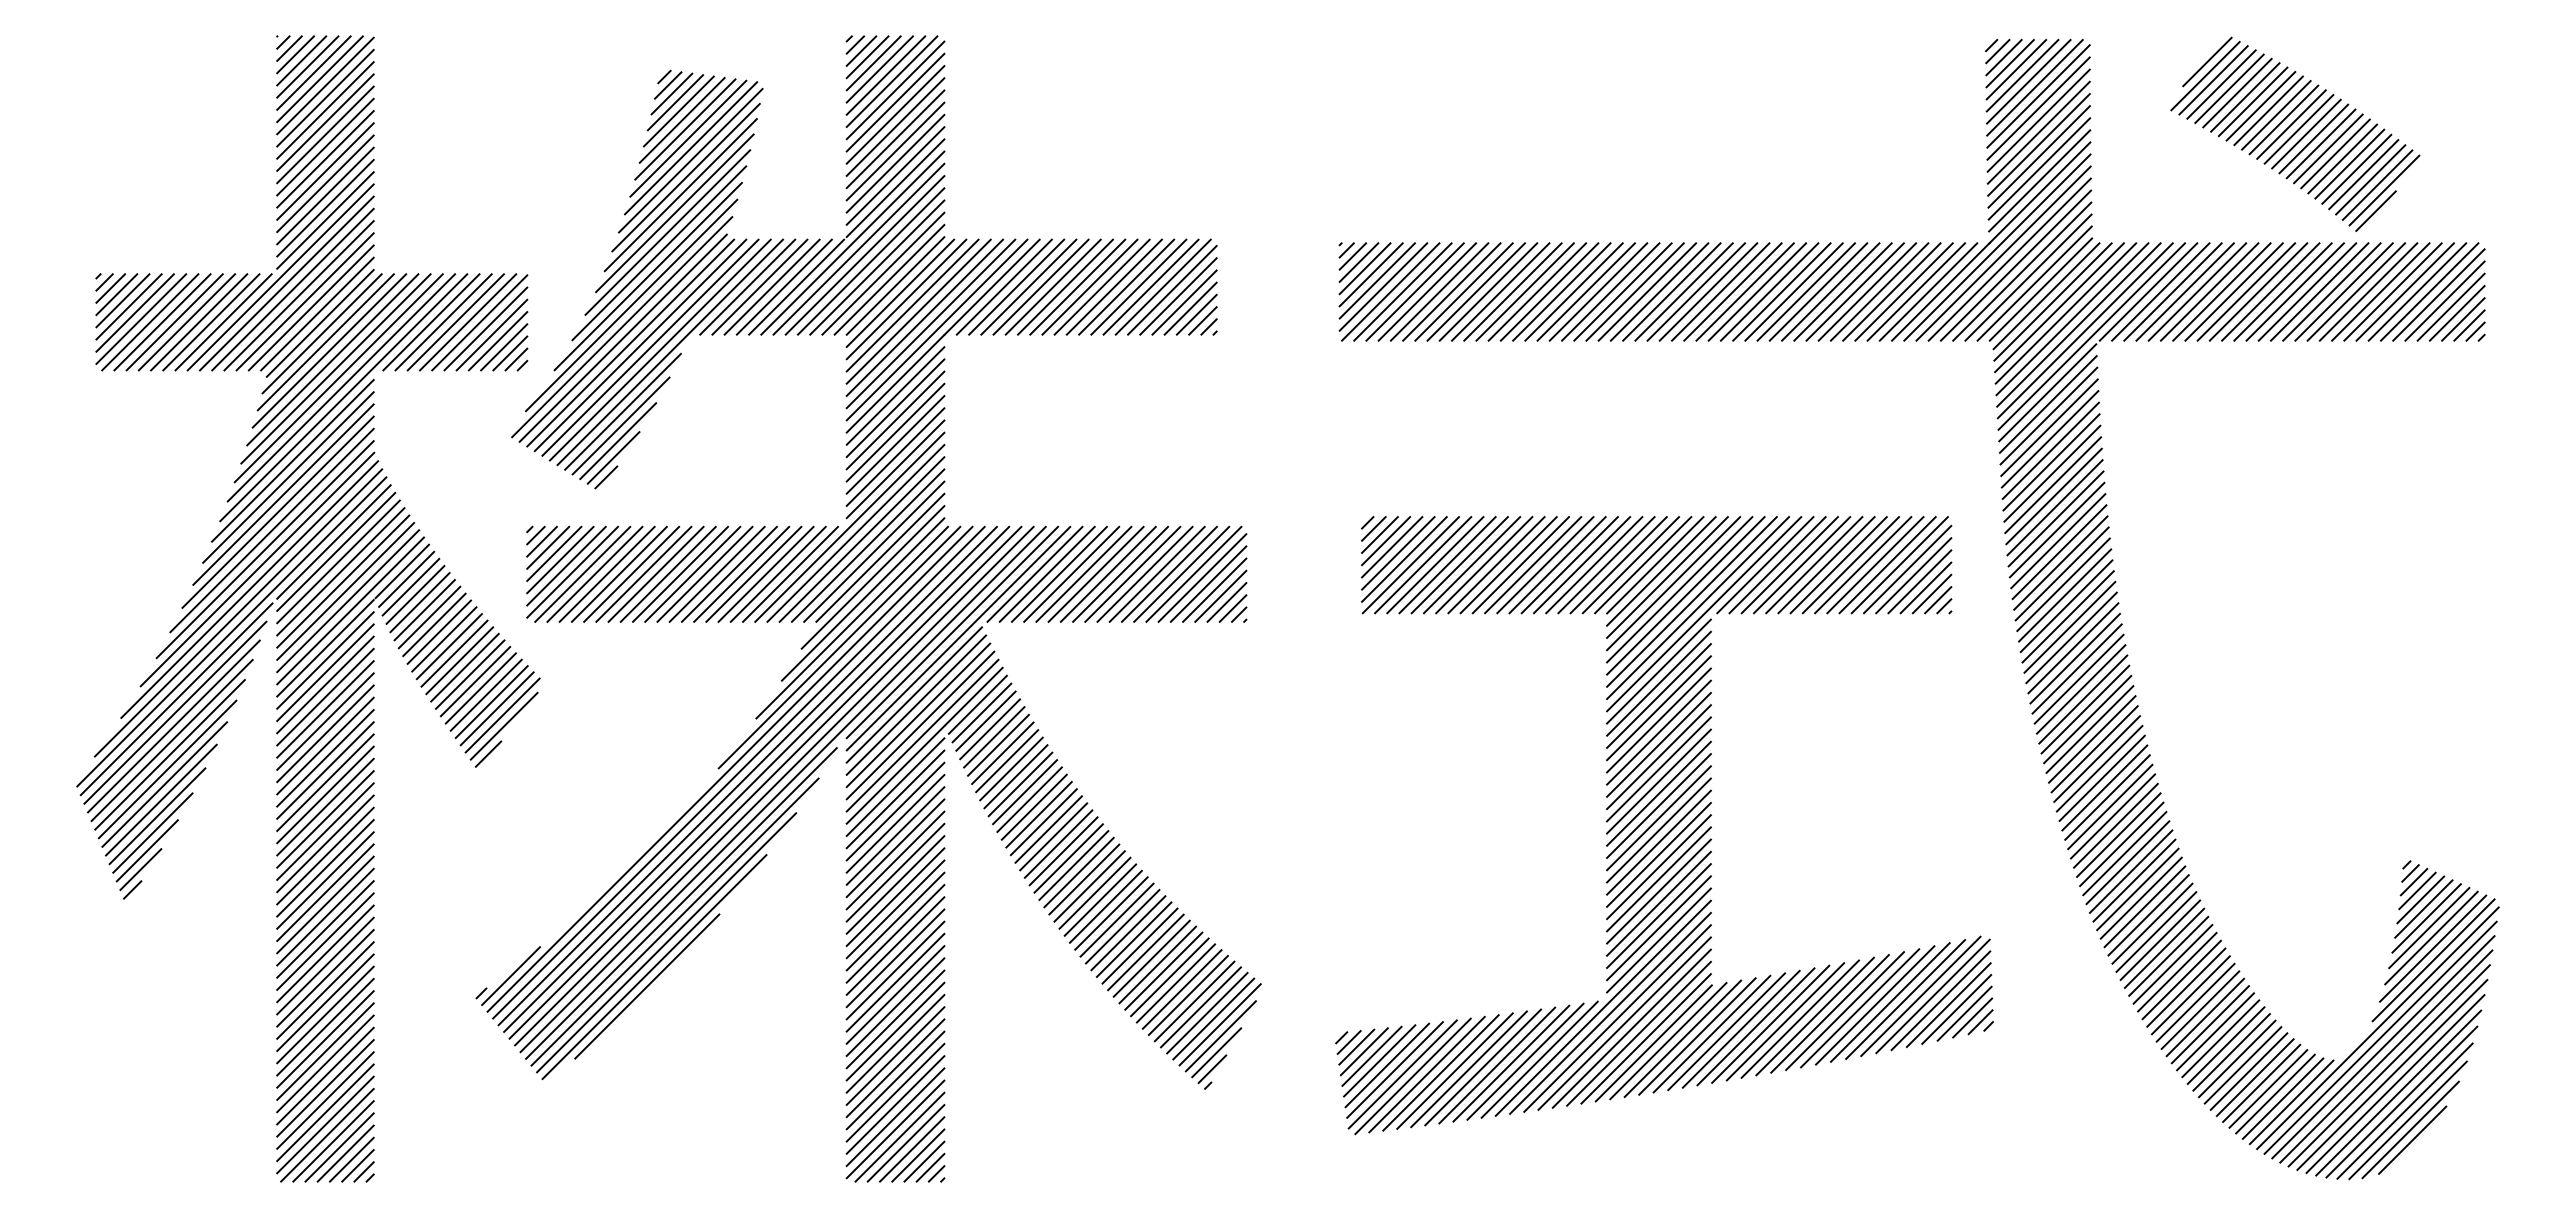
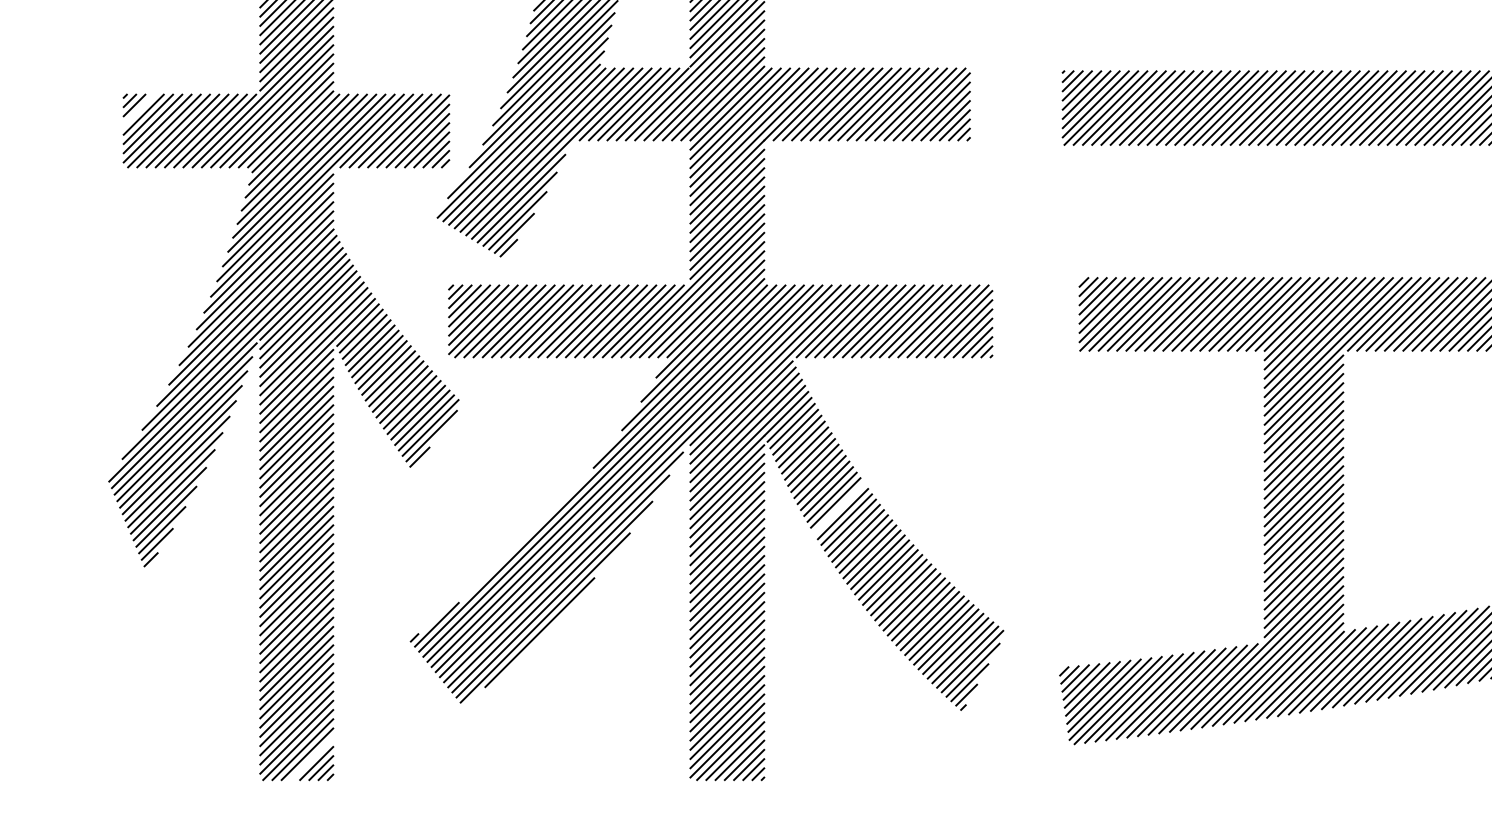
line: (116, 294) -> (138, 109), removed
line: (1043, 822) -> (839, 508), removed
line: (345, 1153) -> (311, 758), removed

